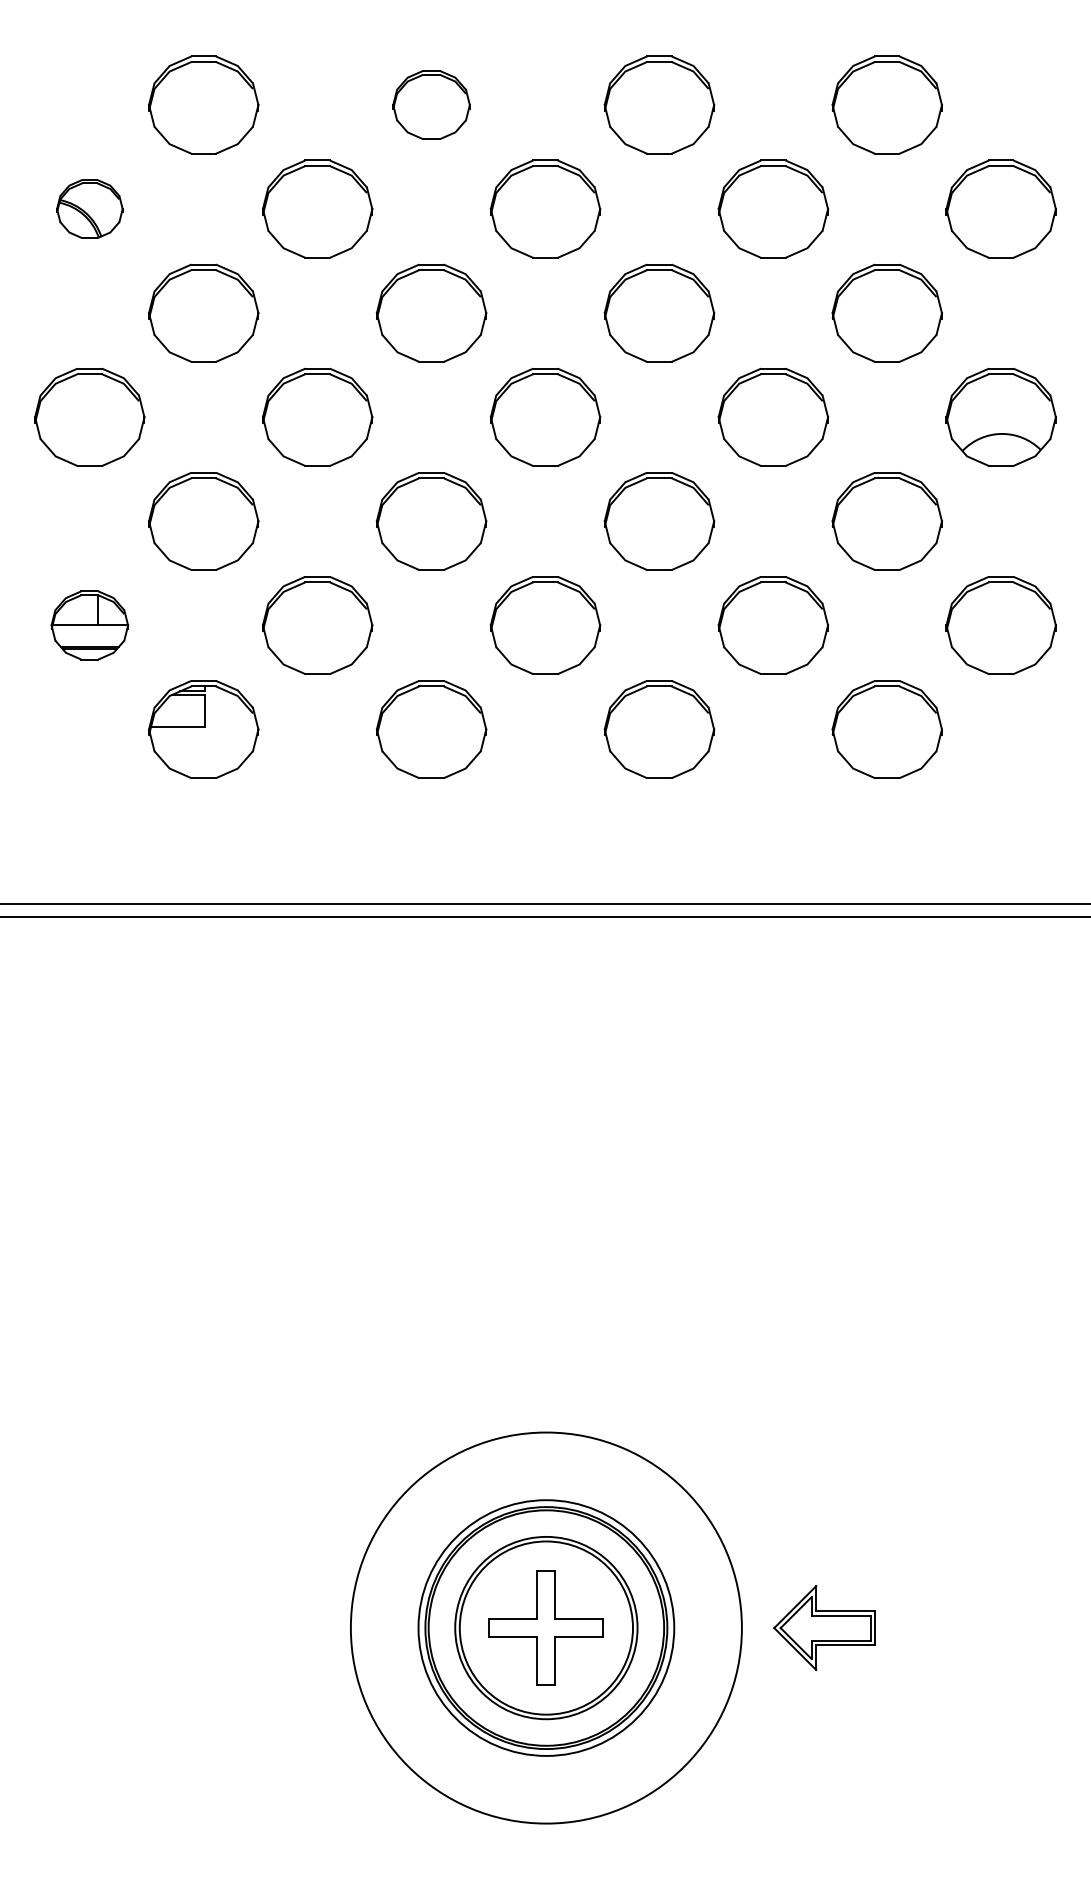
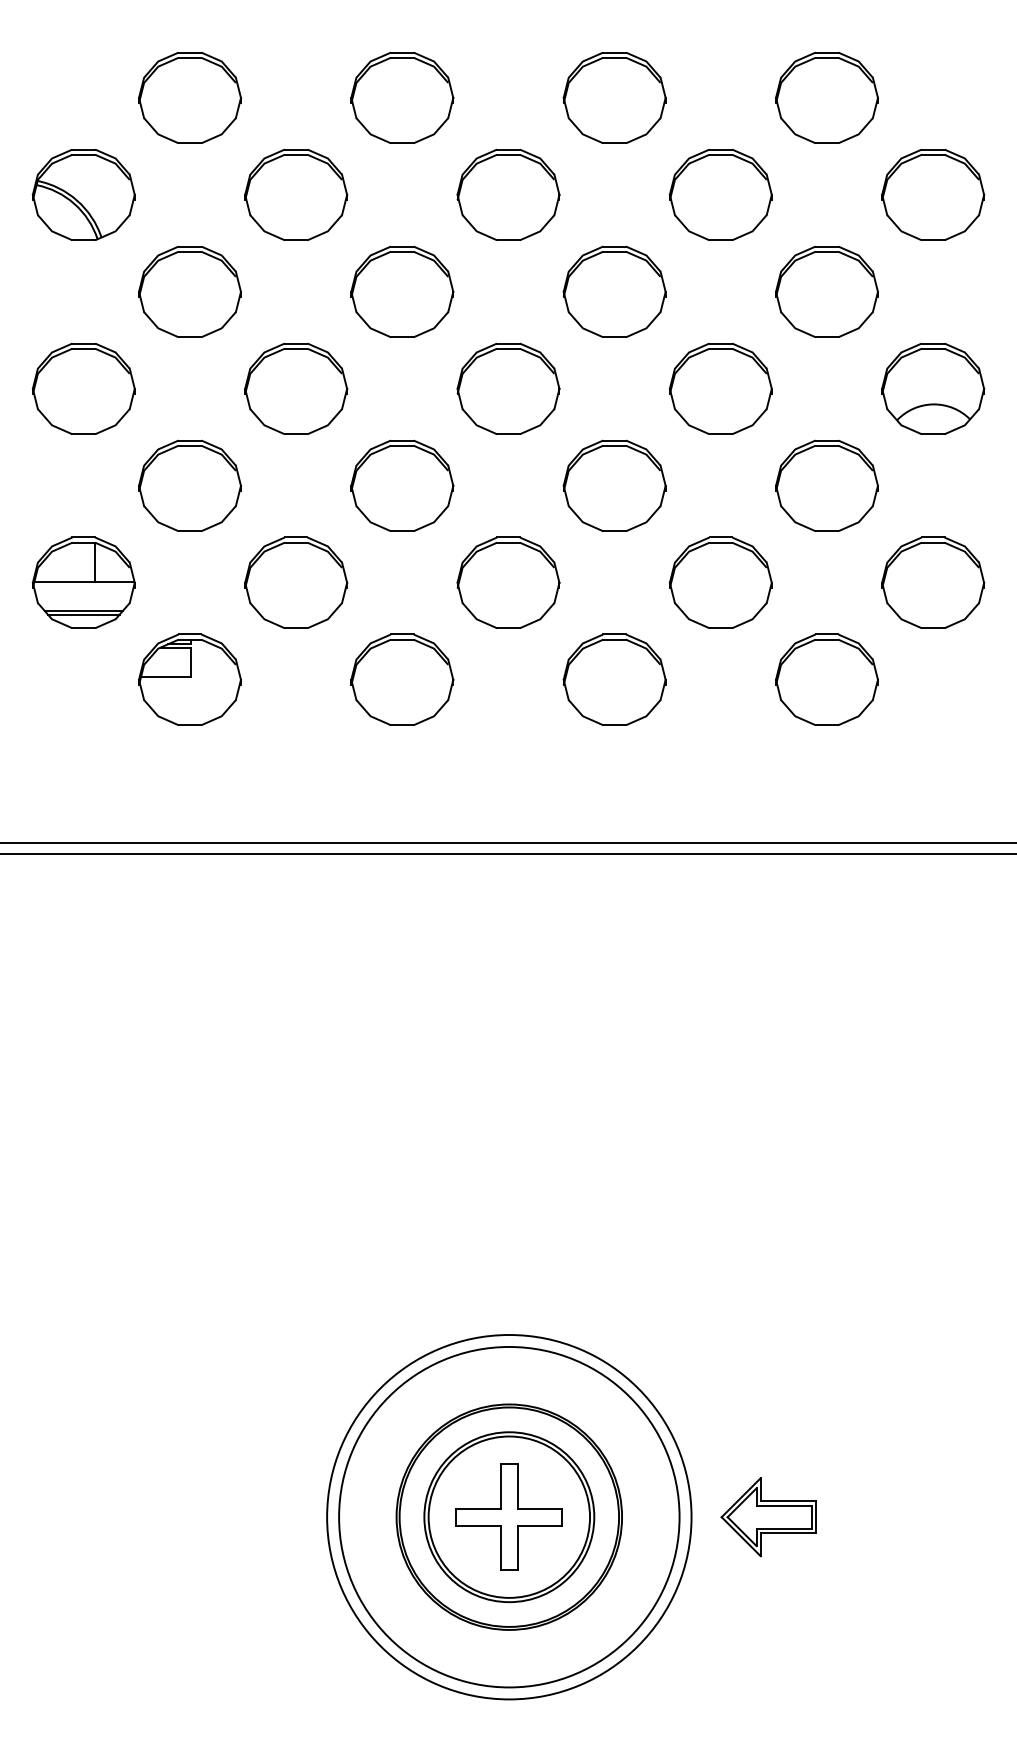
part: (431, 104) -> (402, 97), size x1.43
part: (89, 208) -> (83, 194), size x1.67
part: (89, 625) -> (83, 582), size x1.43
circle: (546, 1627) -> (509, 1516), size x1.43

